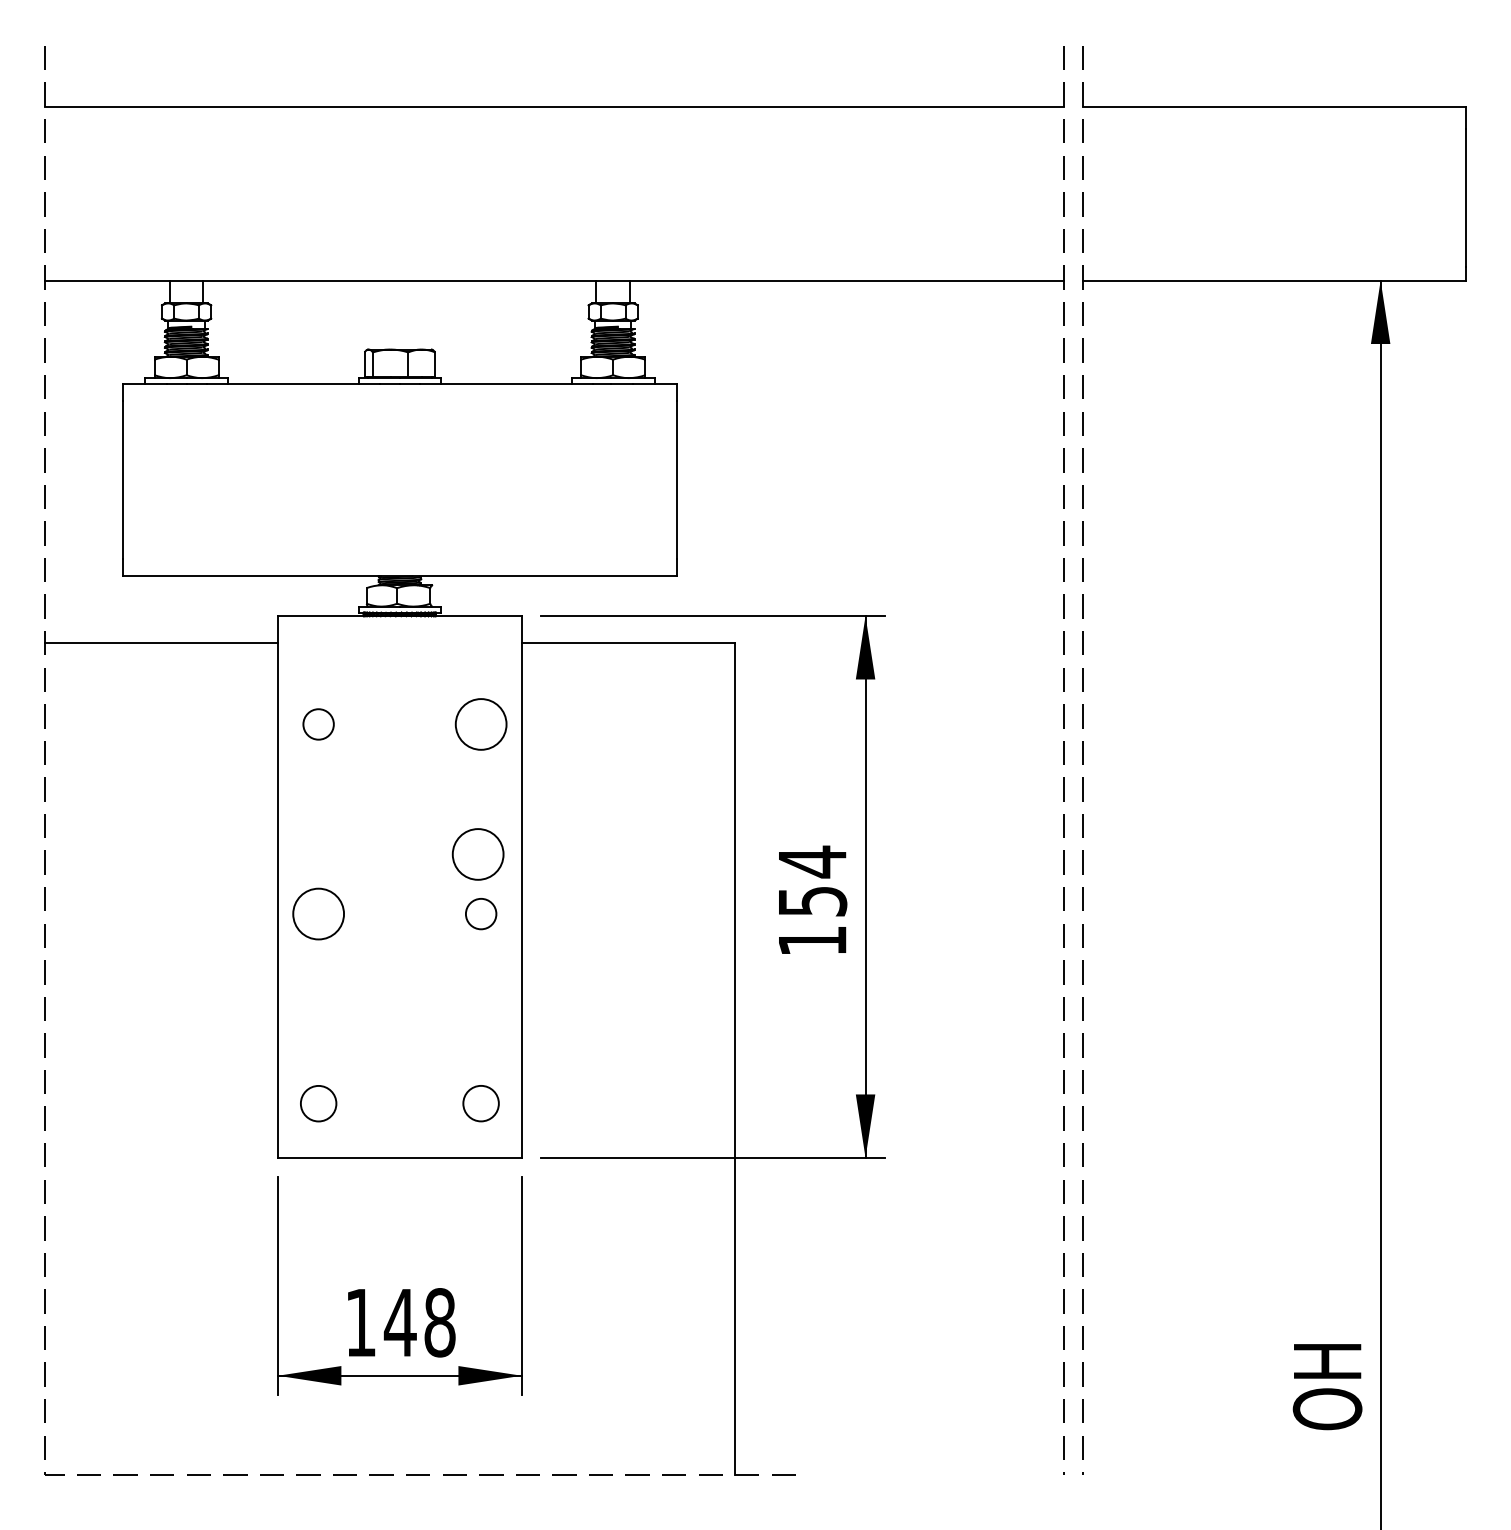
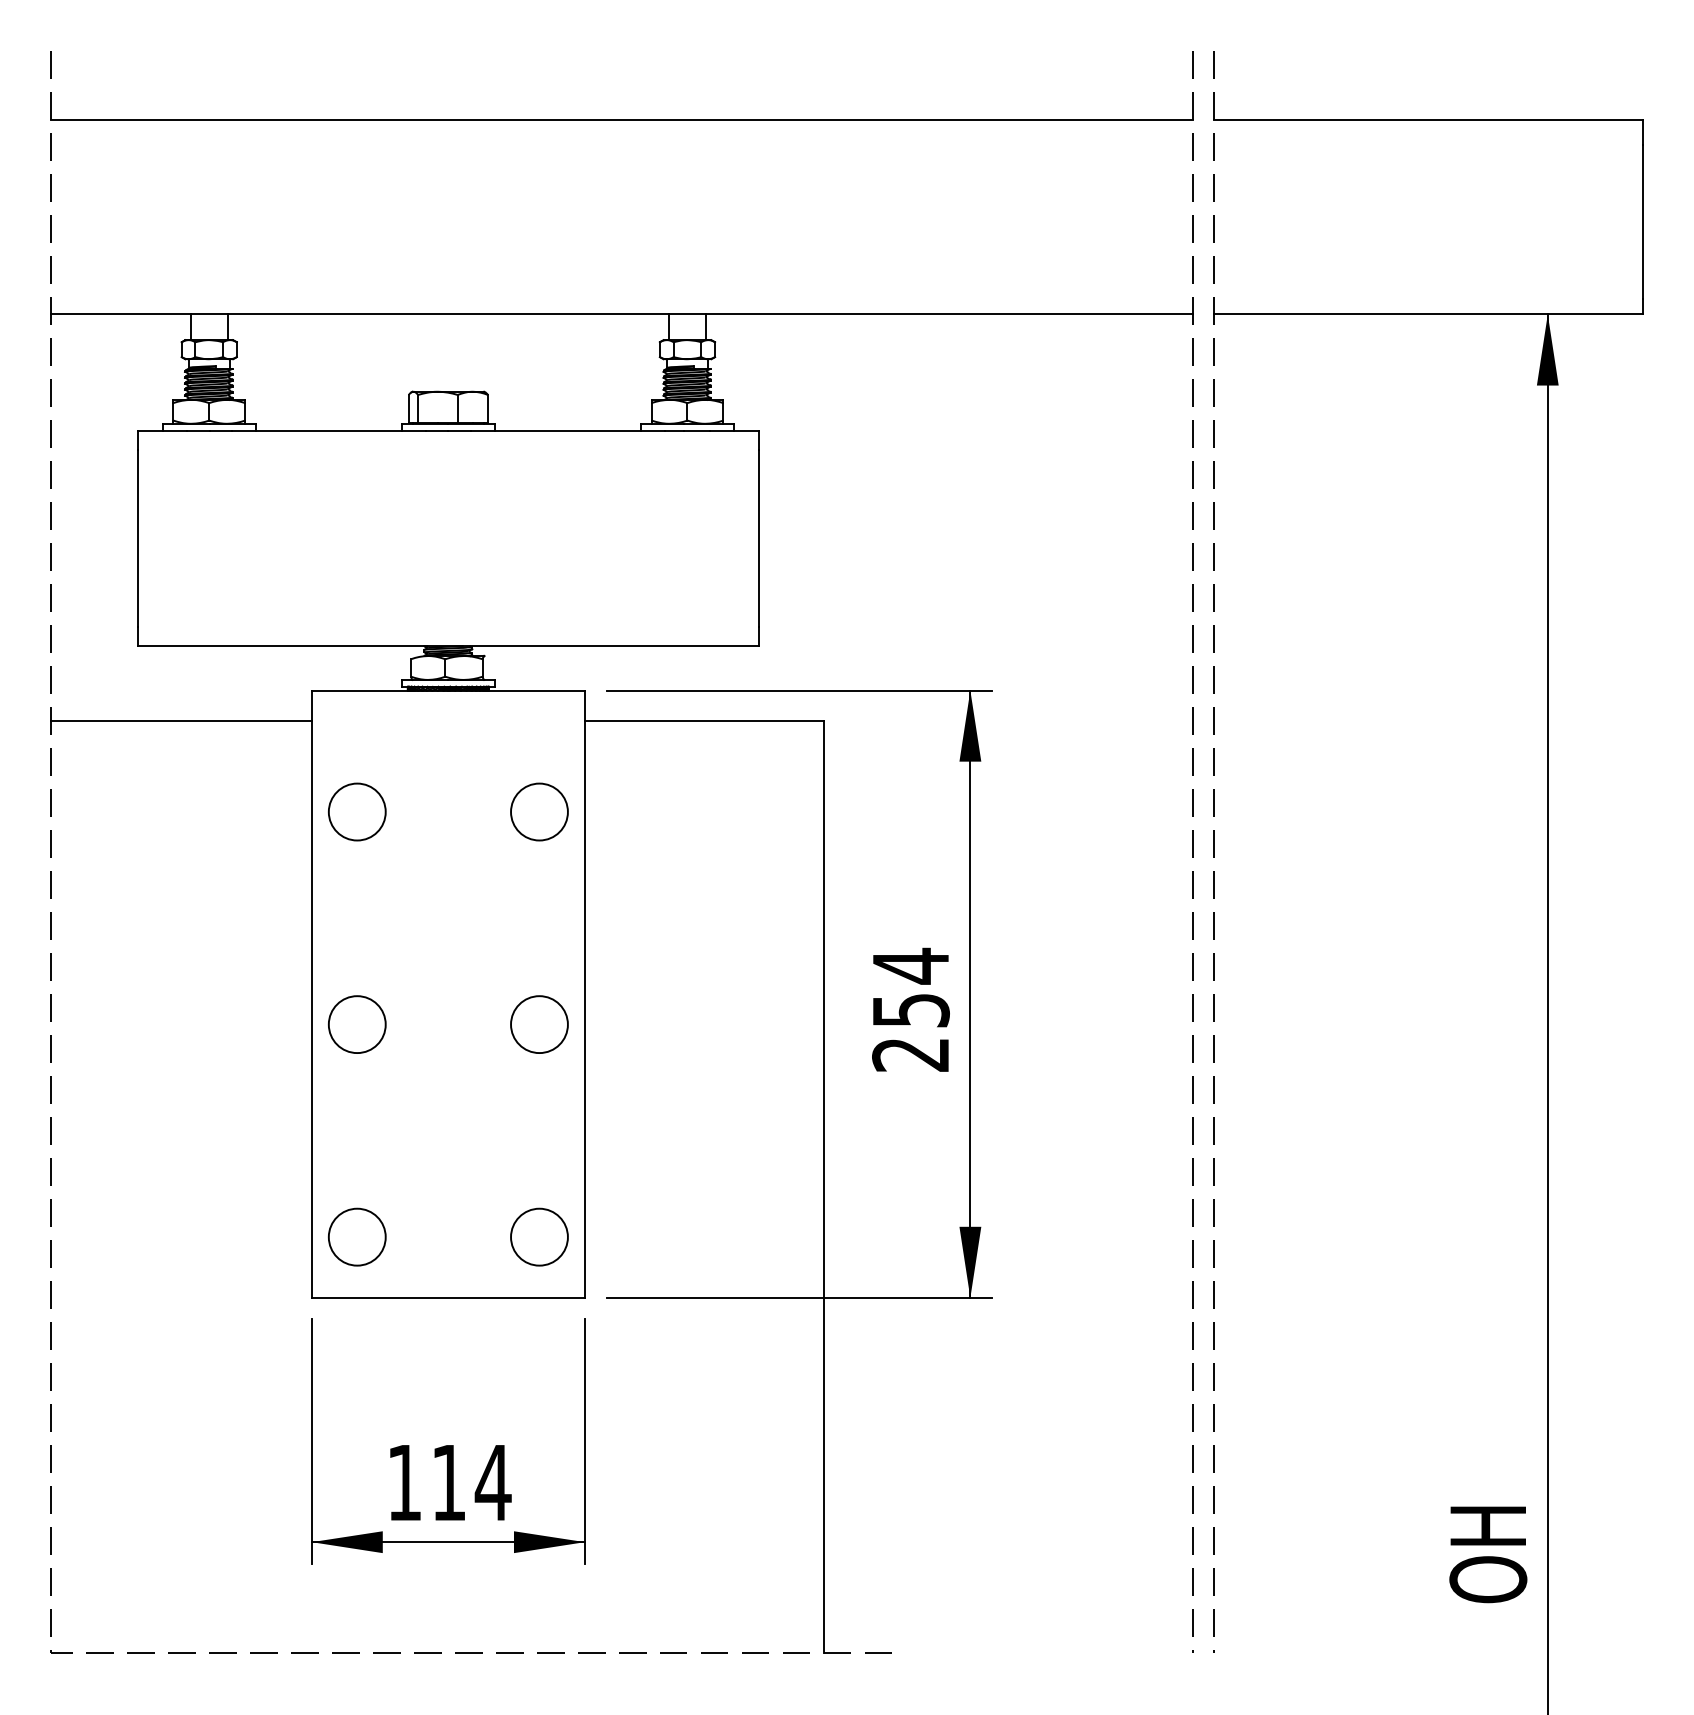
circle: (318, 724) -> (357, 812), size x1.67
circle: (477, 854) -> (535, 957), removed
circle: (480, 913) -> (538, 1023), size x1.67
text: (811, 941) -> (909, 1055), 154 -> 254
circle: (318, 1103) -> (357, 1236), size x1.43
circle: (480, 1103) -> (538, 1236), size x1.43
text: (419, 1322) -> (470, 1482), 148 -> 114

